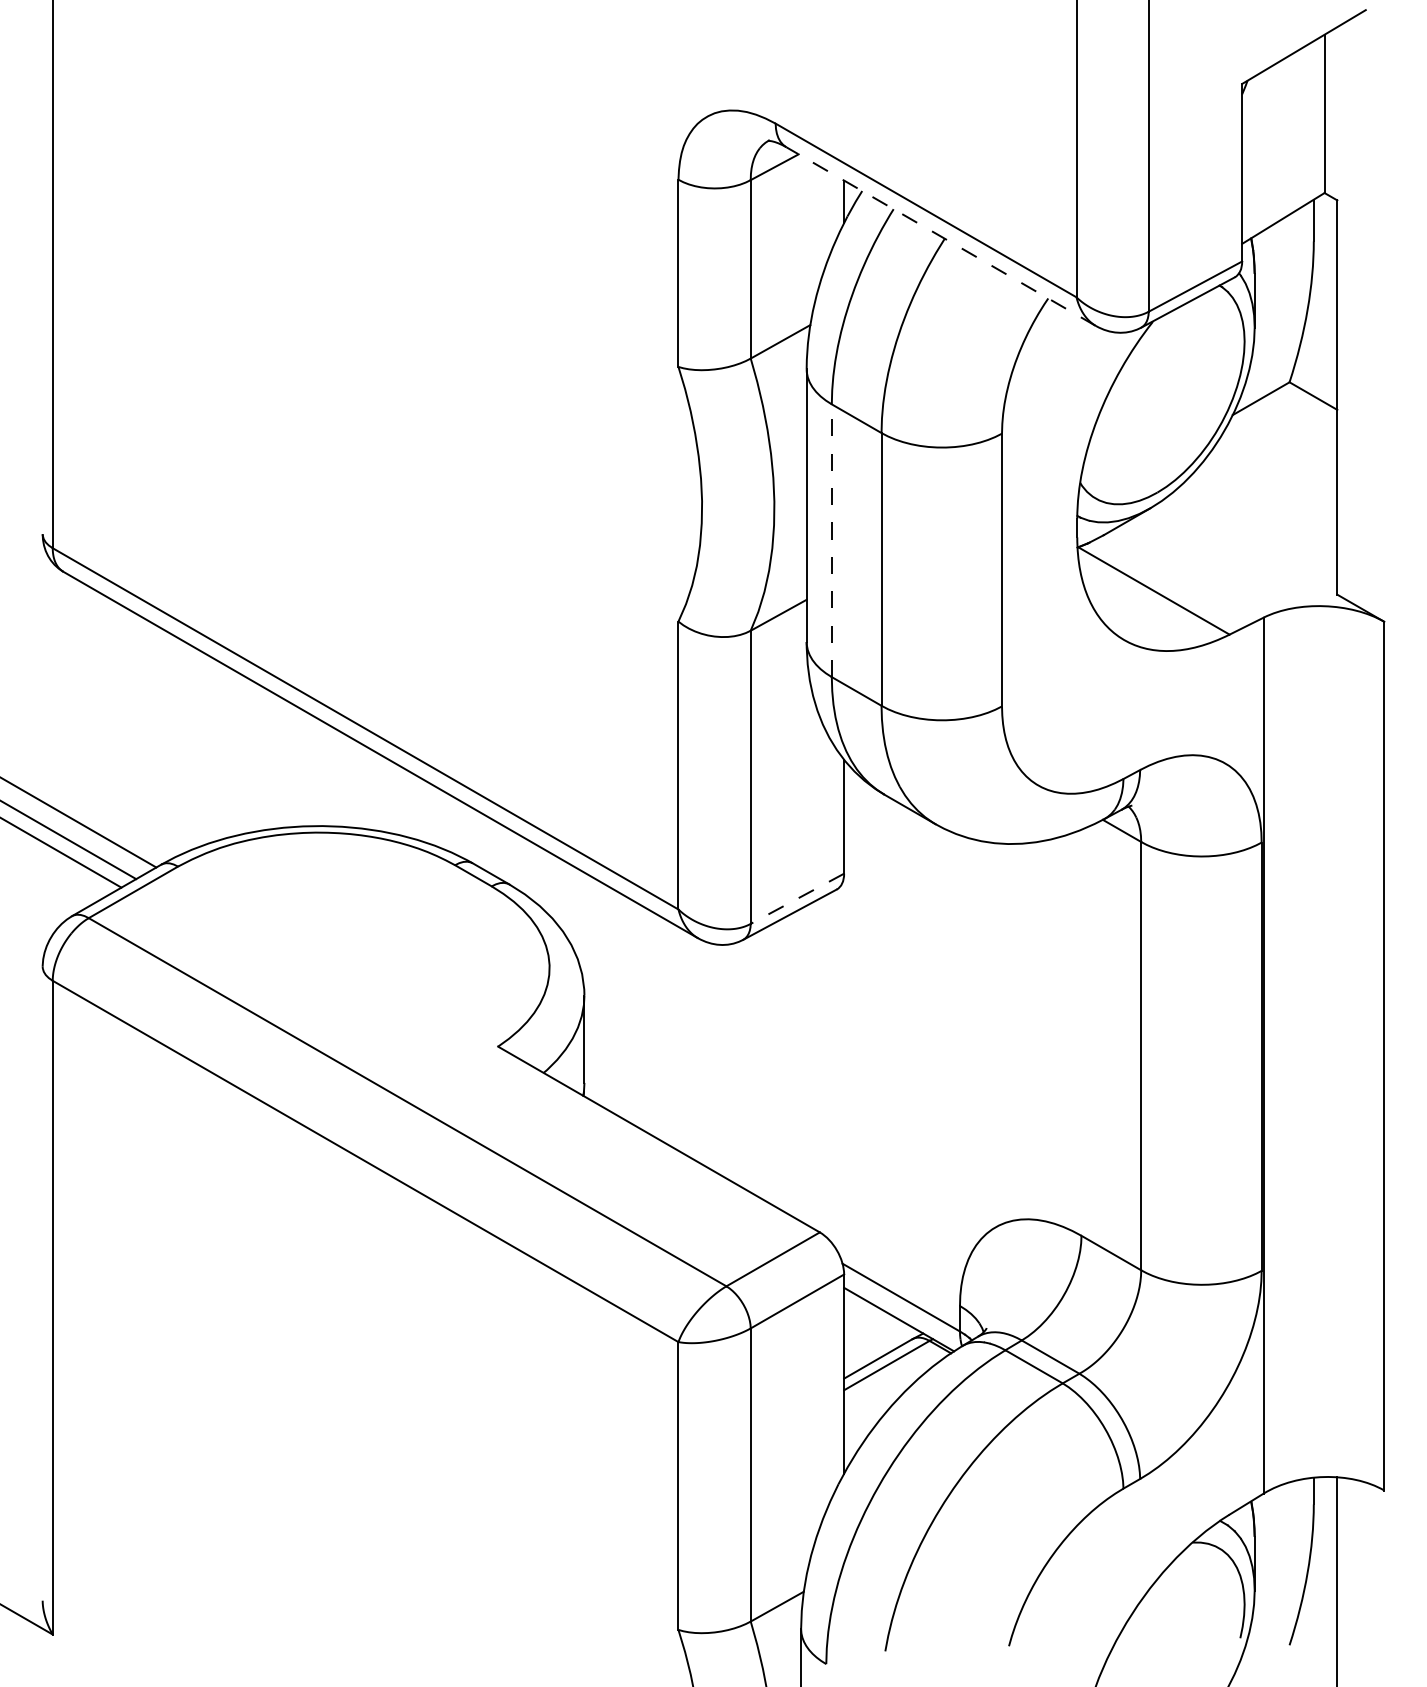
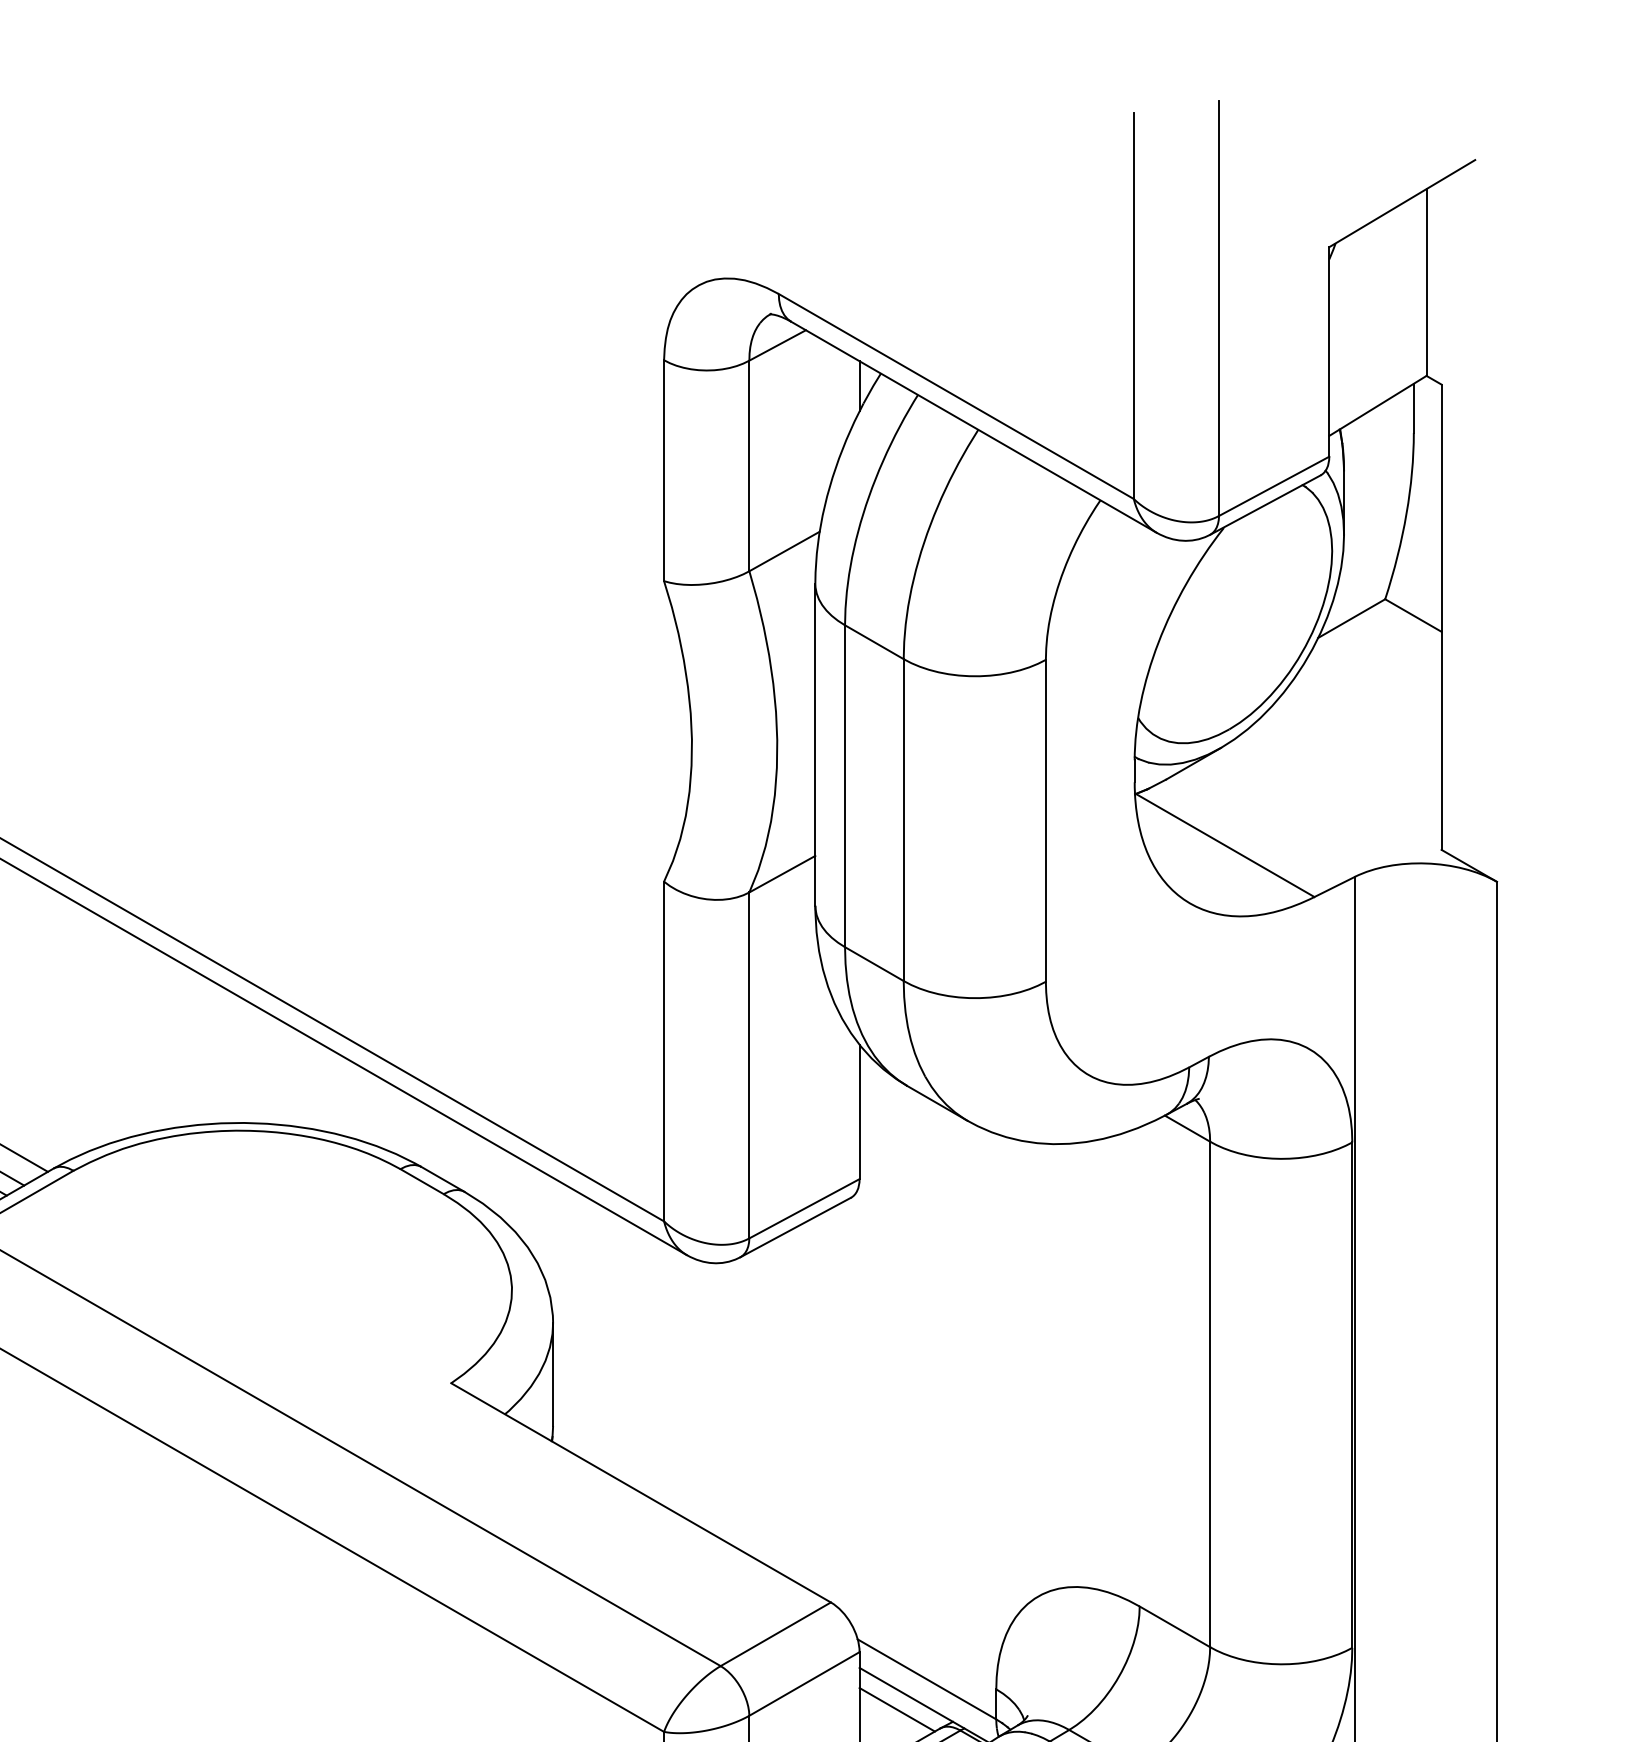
line: (941, 236) -> (974, 427), dashed -> solid
line: (831, 540) -> (844, 785), dashed -> solid
line: (797, 899) -> (804, 1209), dashed -> solid
line: (875, 1322) -> (896, 1708), added

